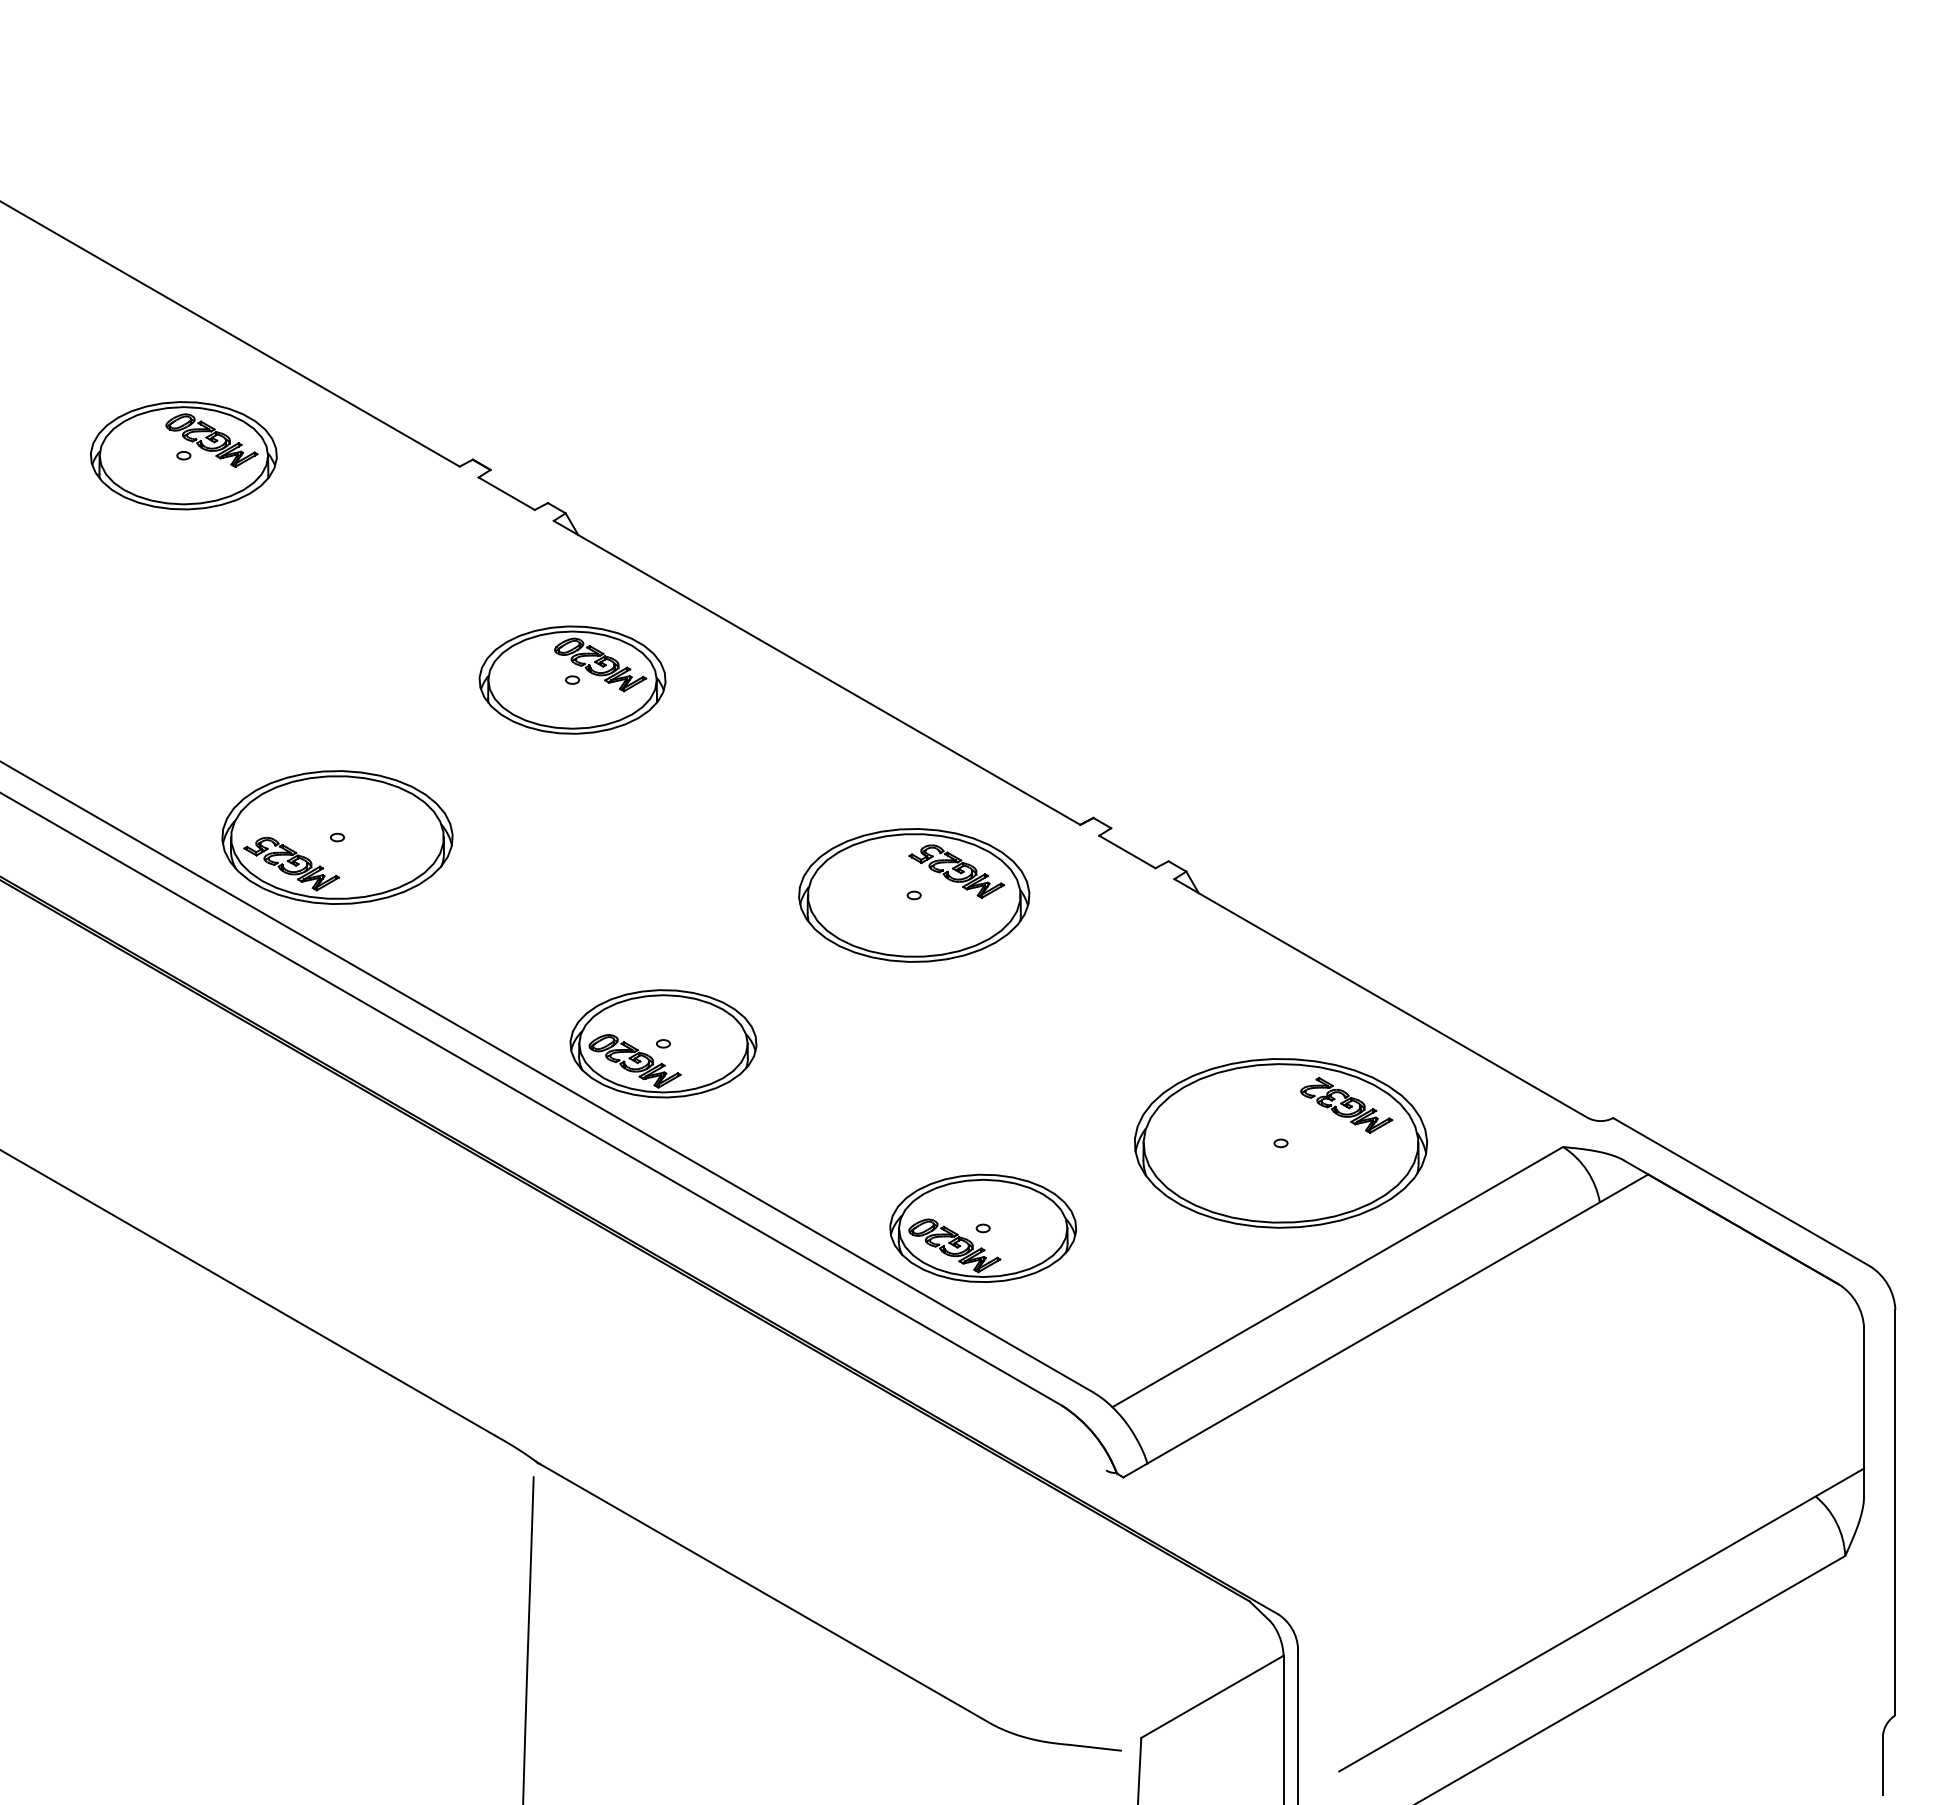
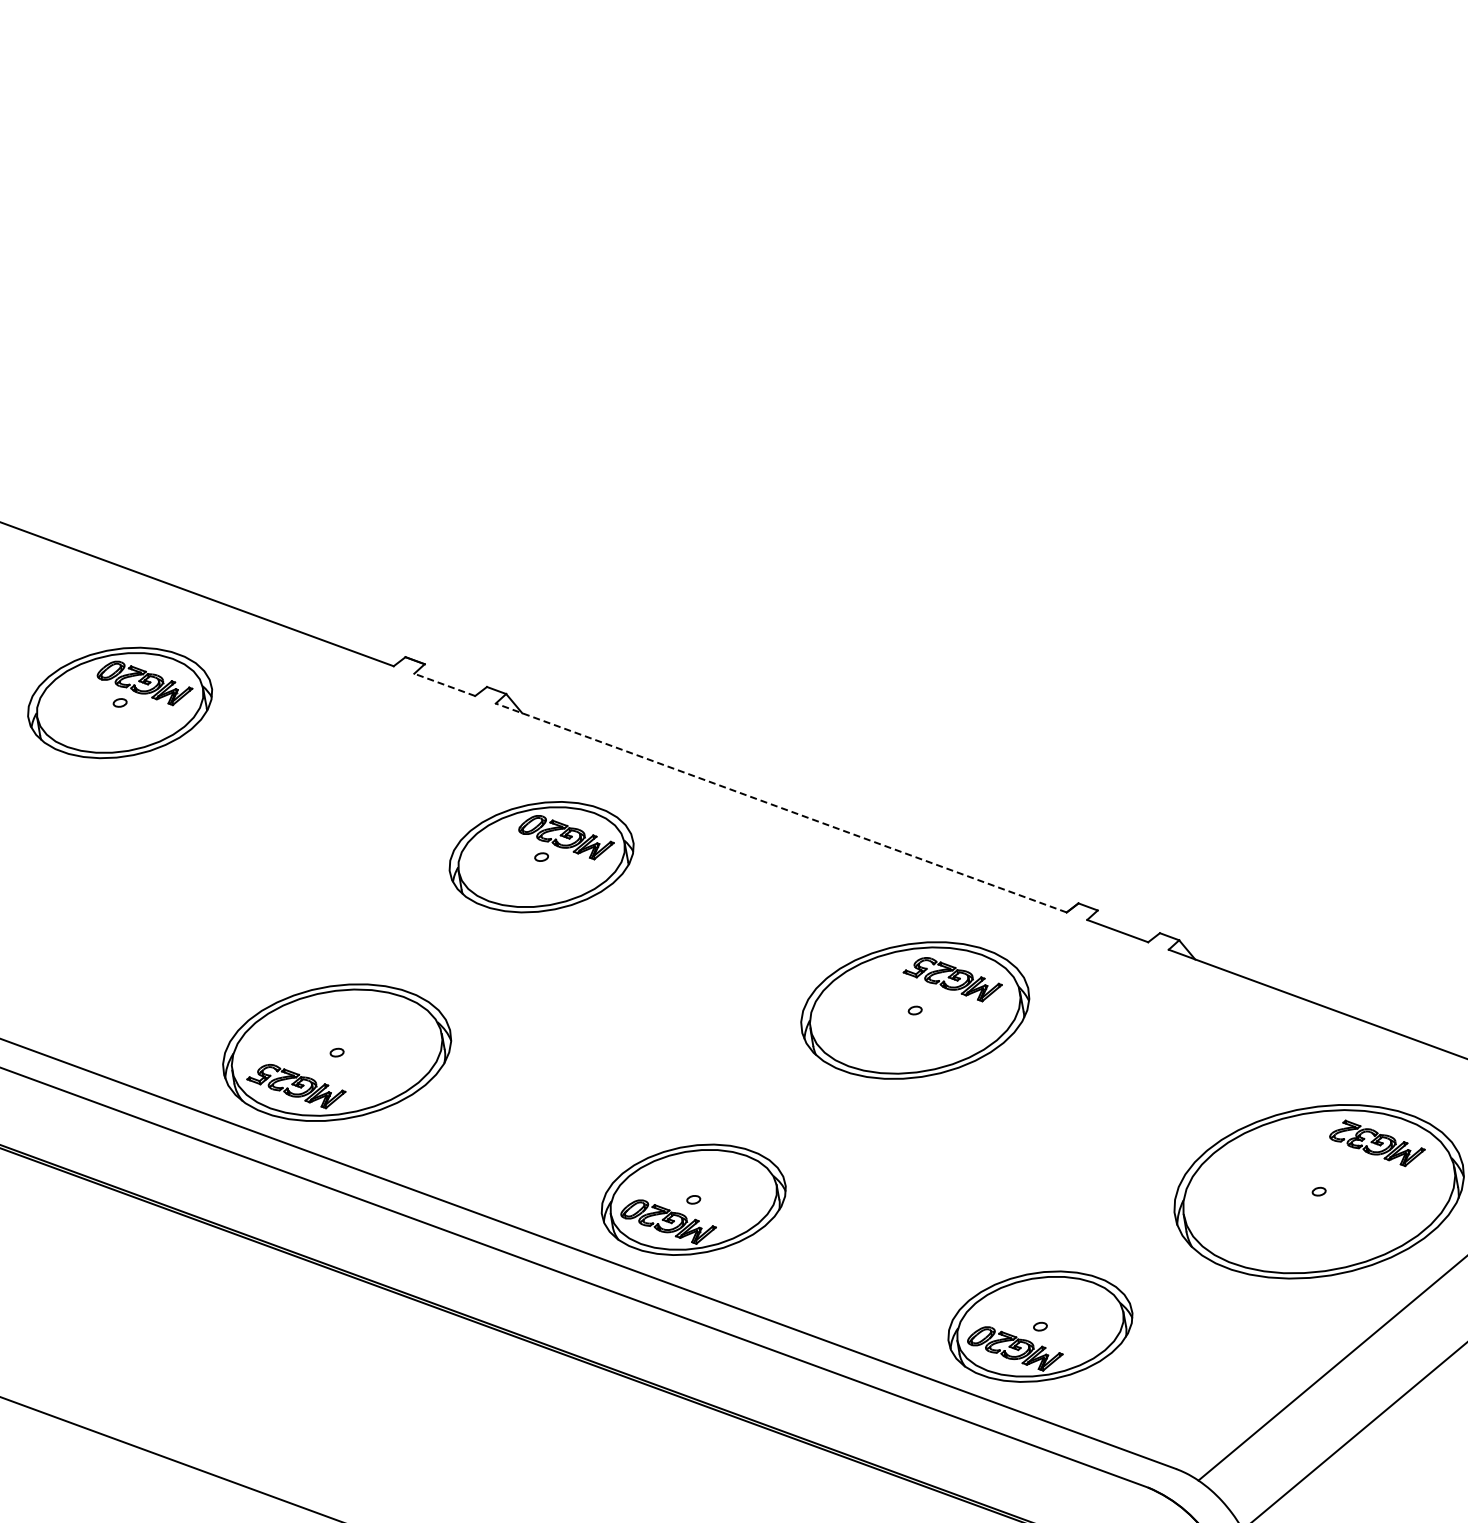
line: (506, 493) -> (444, 684), solid -> dashed
line: (817, 672) -> (781, 807), solid -> dashed

